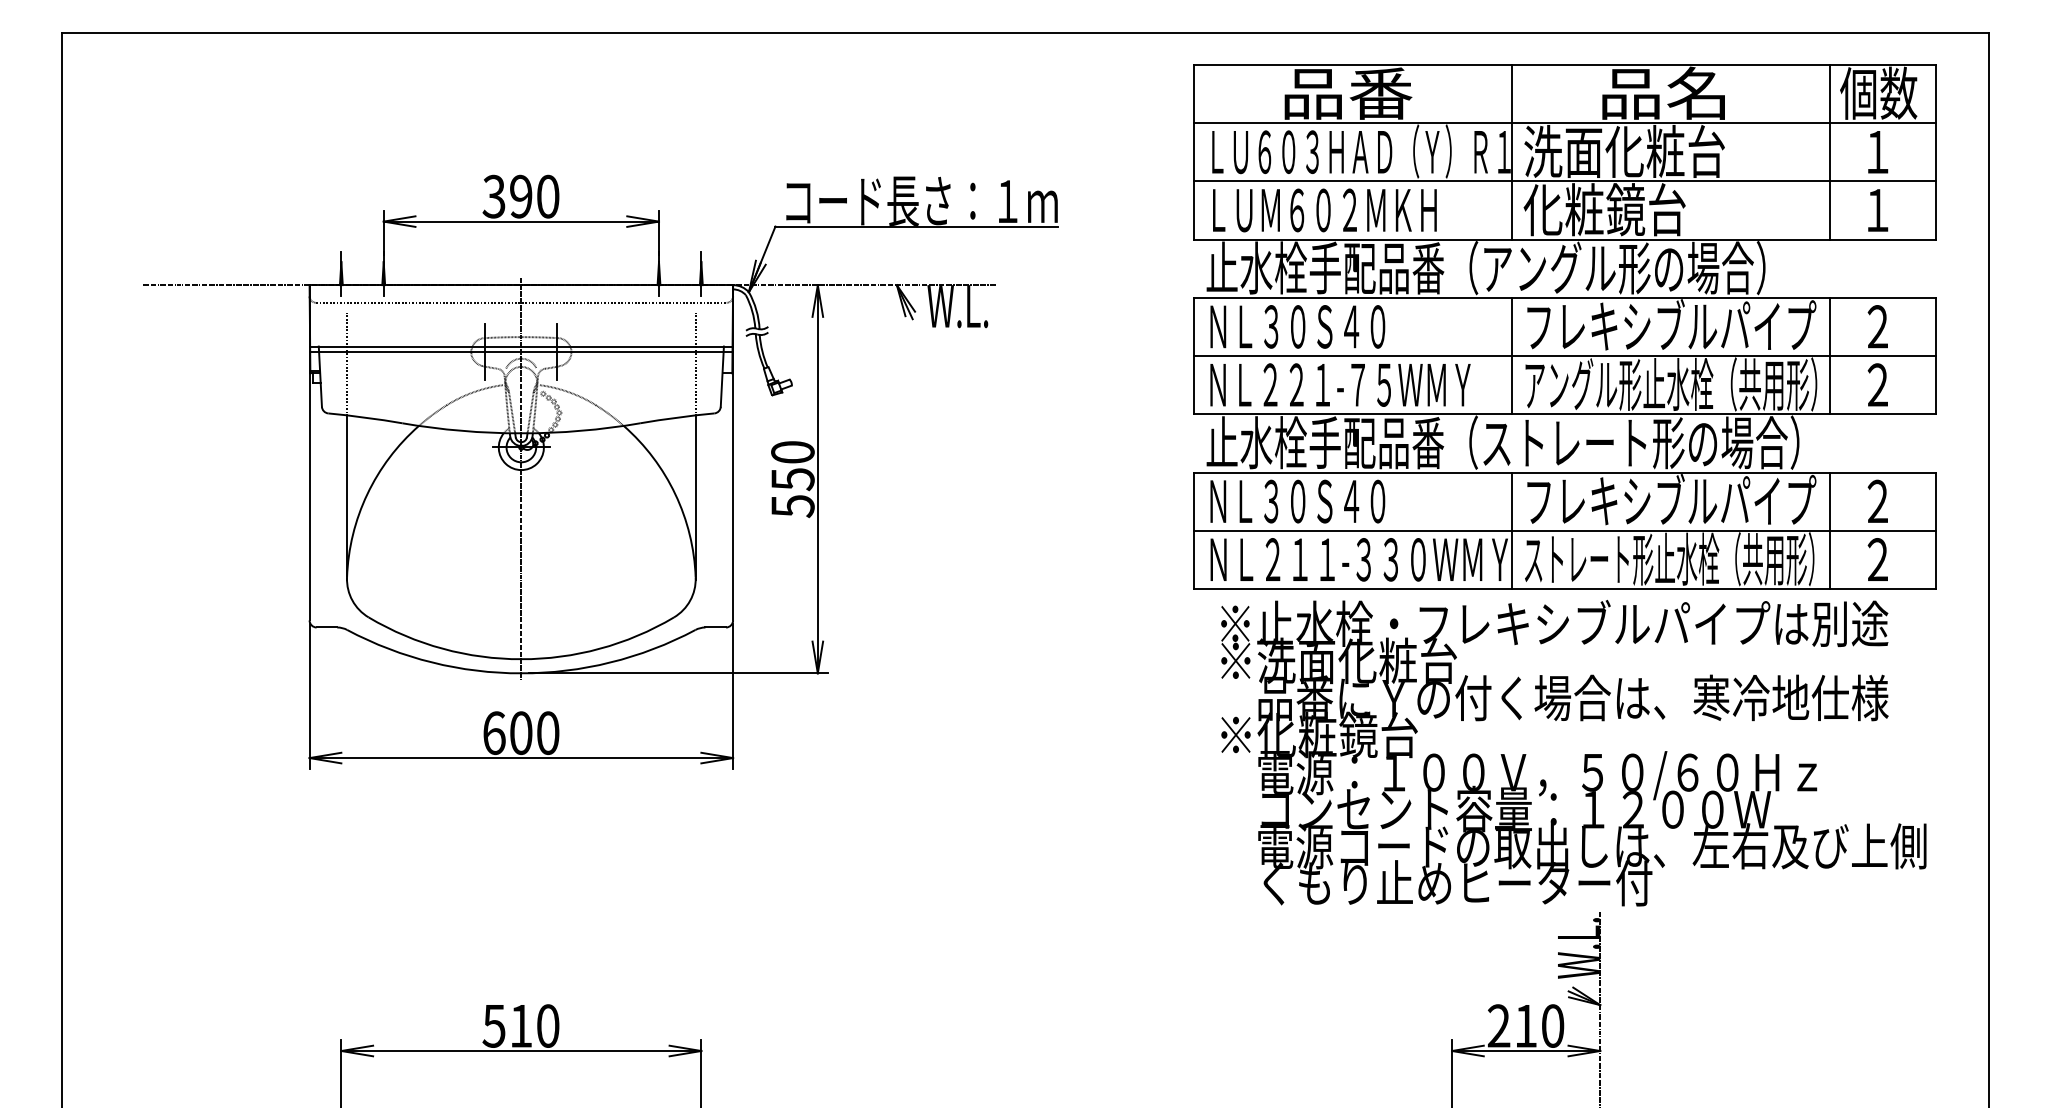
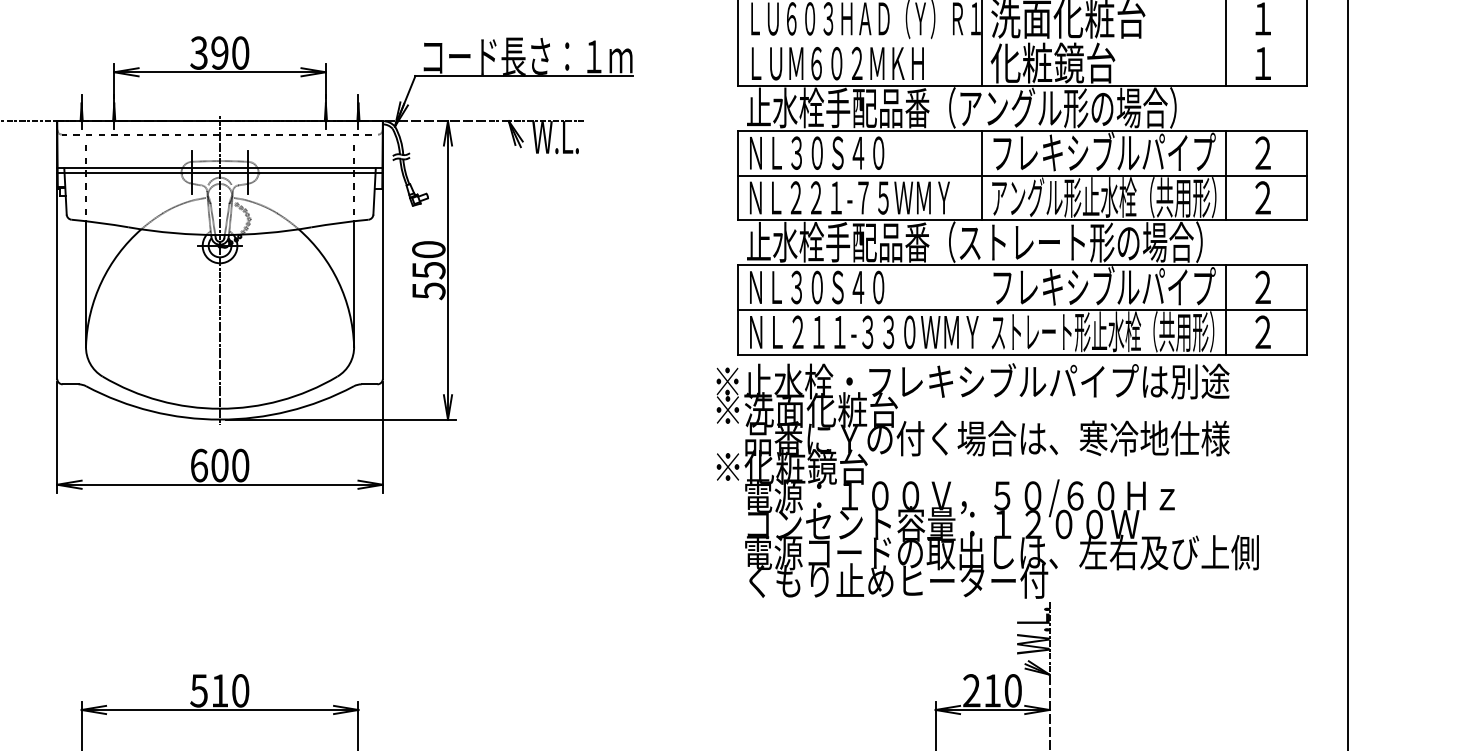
line: (1564, 181) -> (1022, 41), removed
line: (1512, 530) -> (982, 309), removed
text: (1573, 753) -> (987, 481), moved

